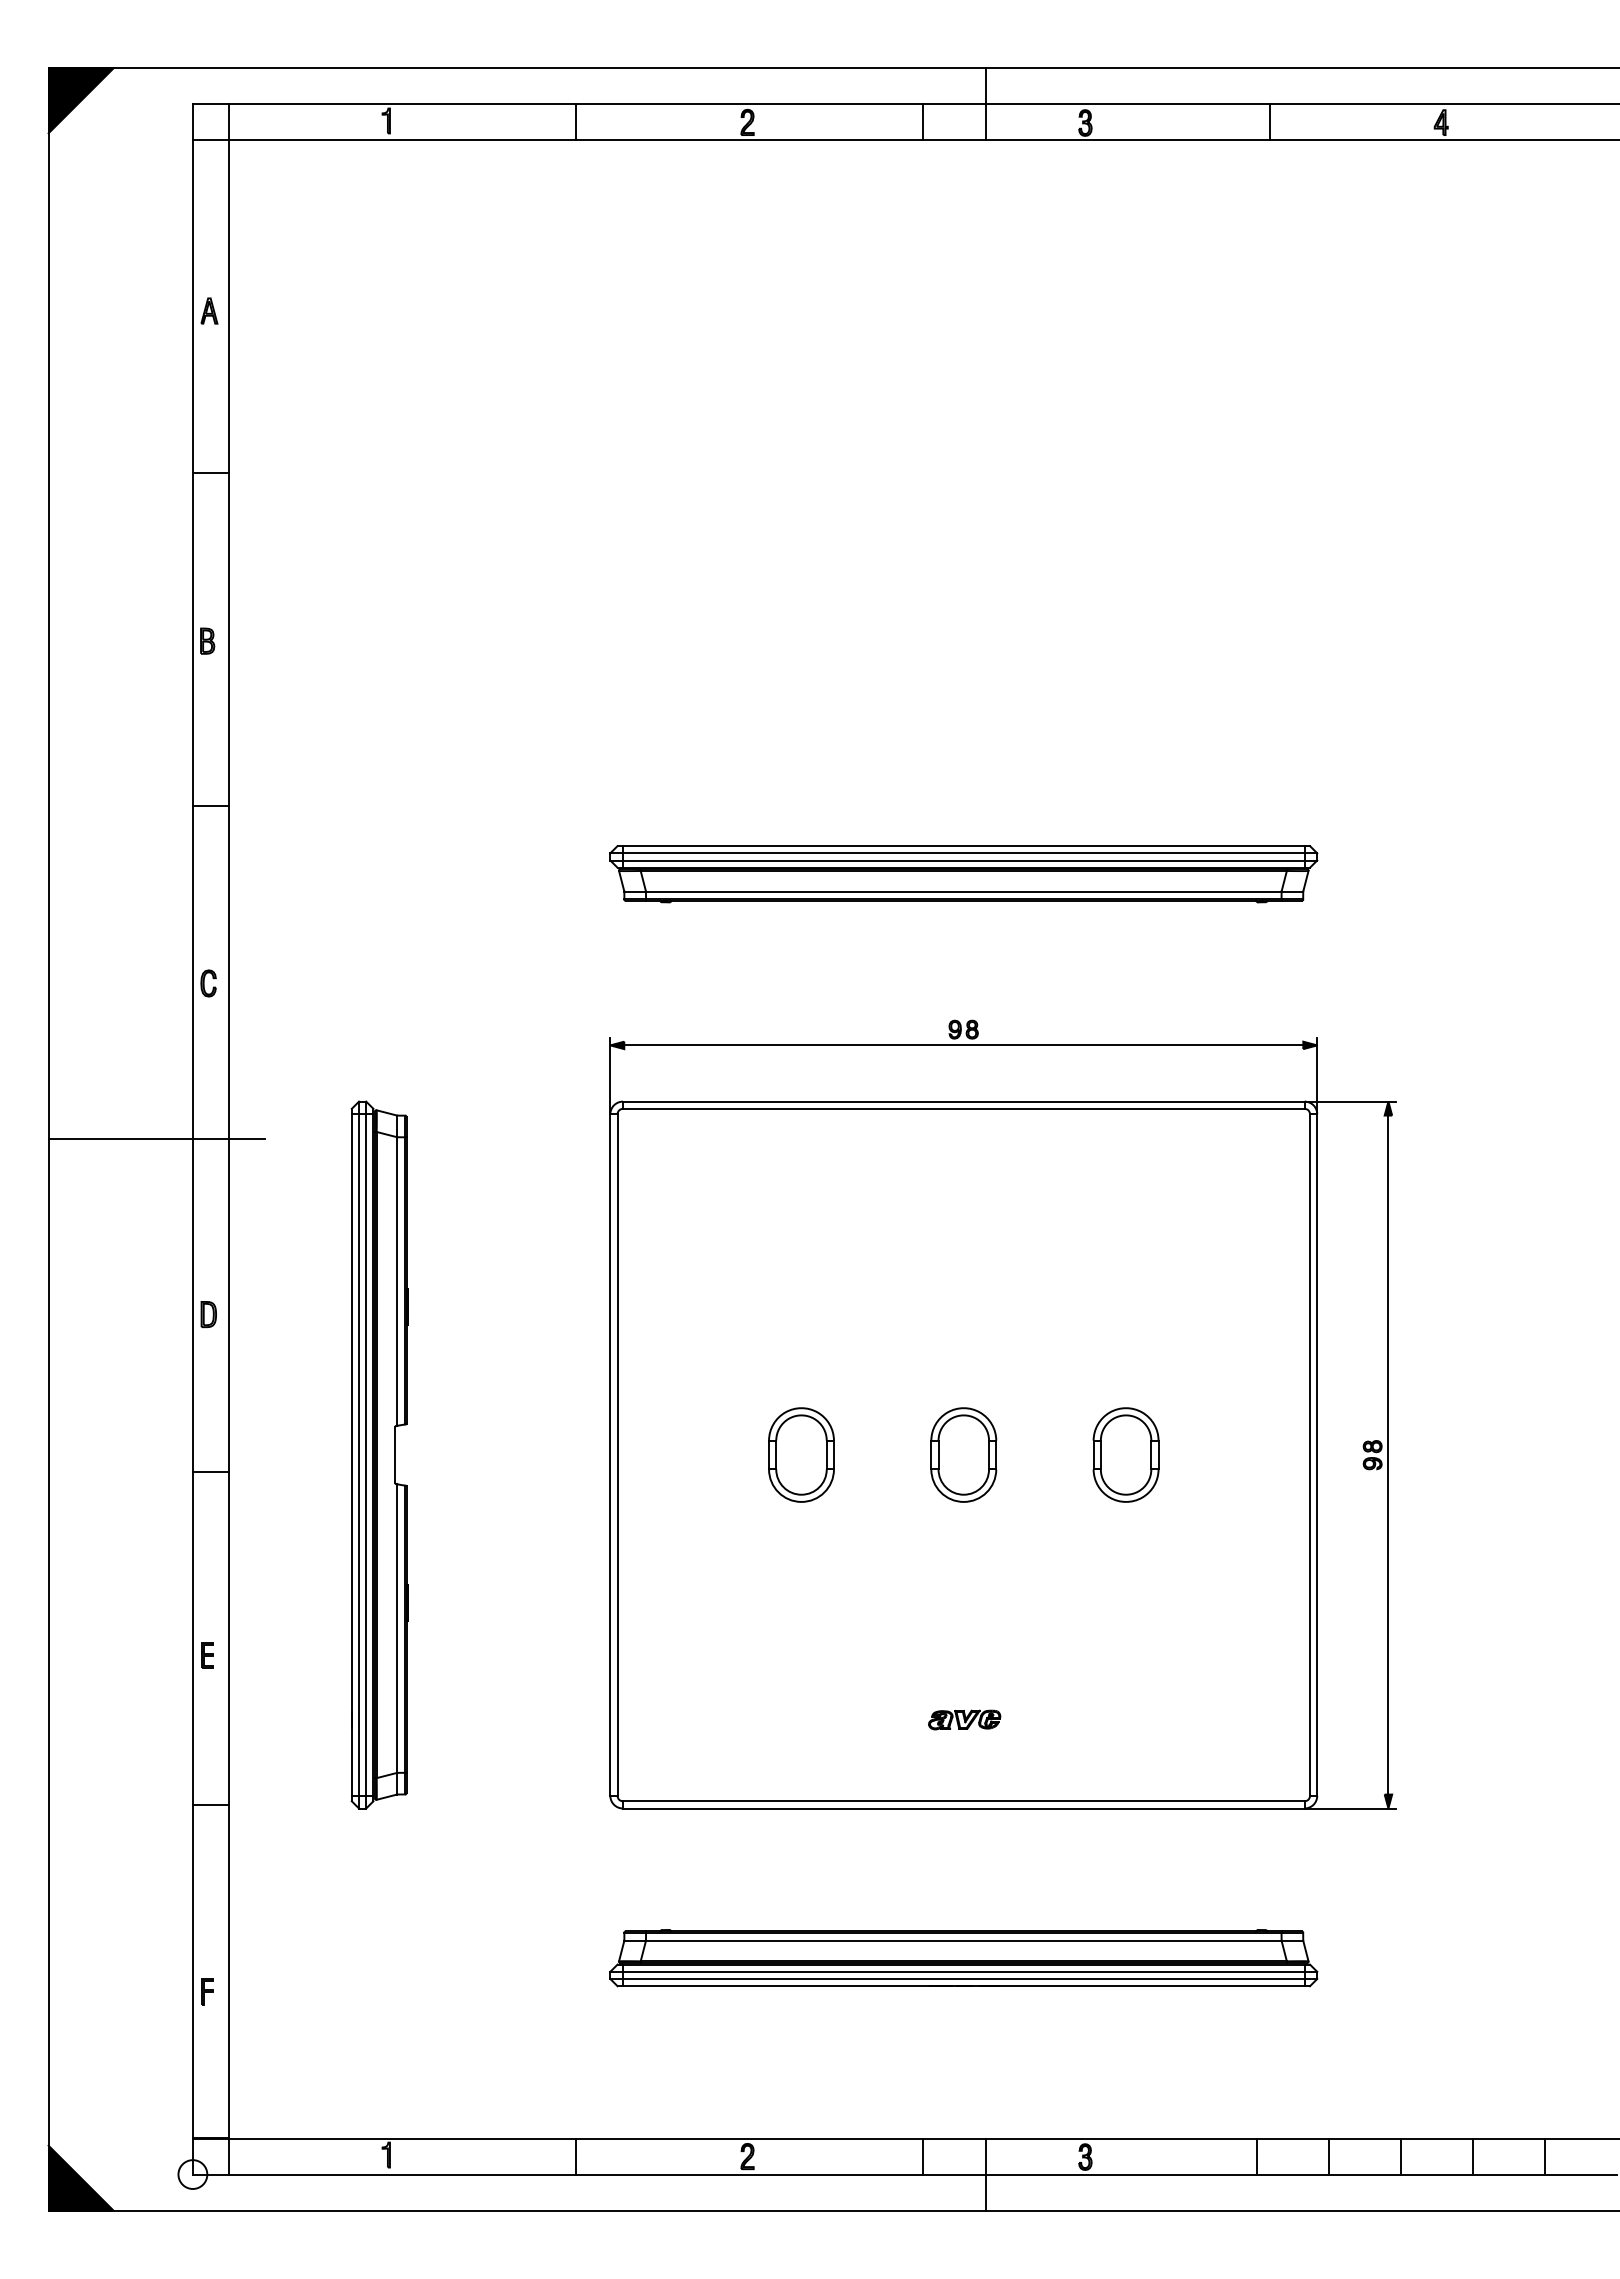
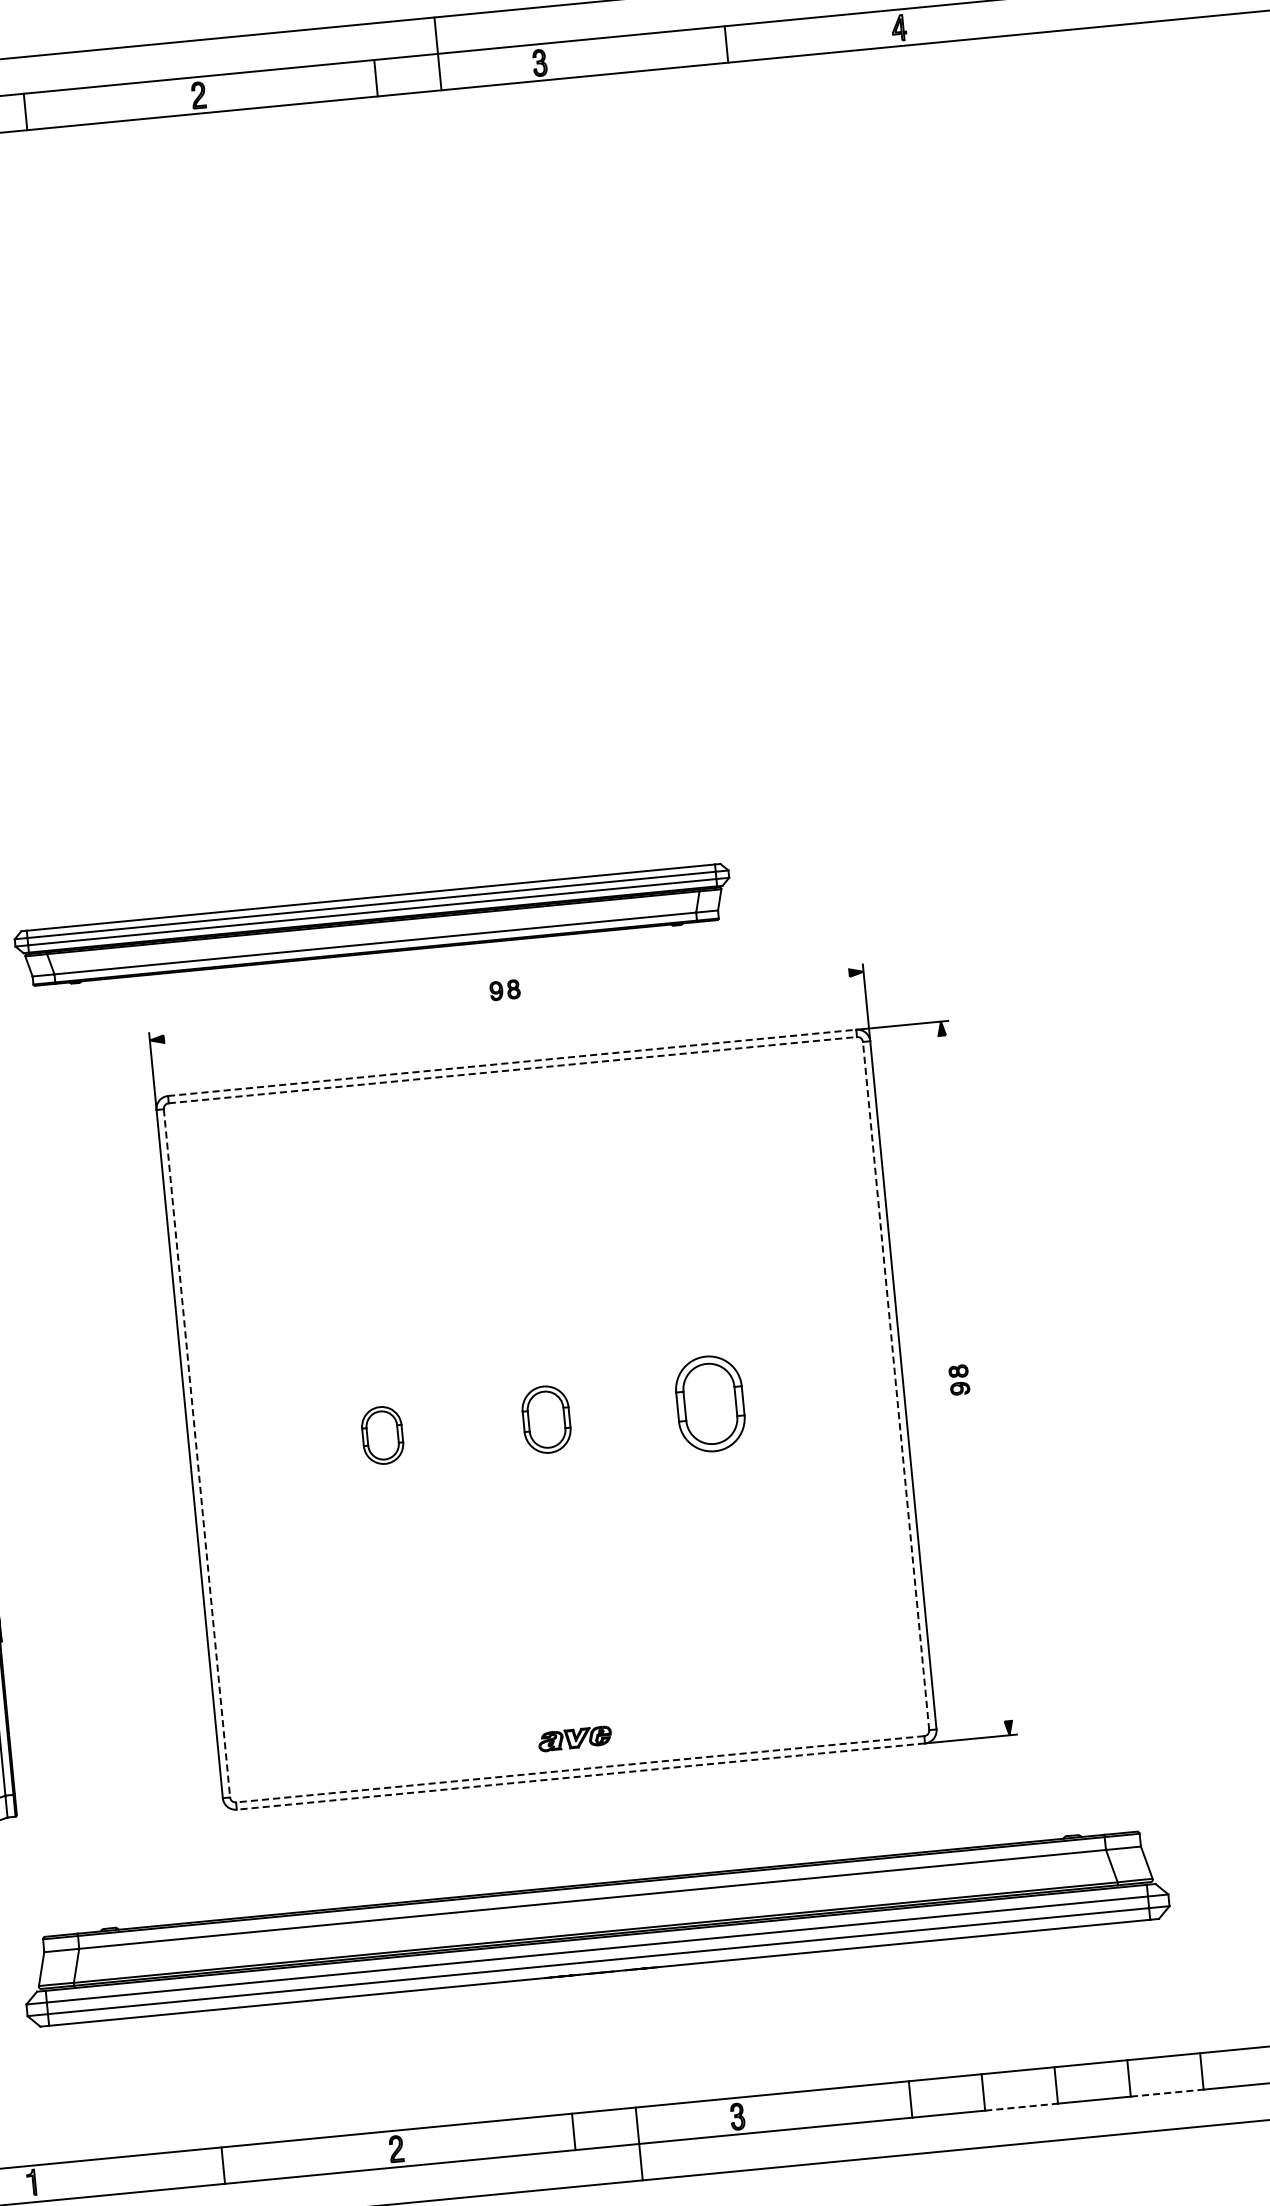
part: (963, 874) -> (373, 926), moved
line: (963, 1045) -> (506, 1006), removed
line: (963, 1101) -> (511, 1062), solid -> dashed
line: (963, 1108) -> (512, 1069), solid -> dashed
part: (801, 1454) -> (382, 1434), size x0.6
part: (963, 1454) -> (546, 1419), size x0.7
line: (1388, 1454) -> (975, 1377), removed
line: (617, 1455) -> (196, 1453), solid -> dashed
line: (1310, 1455) -> (896, 1386), solid -> dashed
part: (964, 1719) -> (574, 1738), moved
line: (963, 1801) -> (579, 1769), solid -> dashed
line: (963, 1808) -> (580, 1776), solid -> dashed
part: (963, 1958) -> (595, 1928), size x1.6
line: (1365, 2174) -> (1022, 2107), solid -> dashed
line: (1509, 2174) -> (1167, 2093), solid -> dashed

